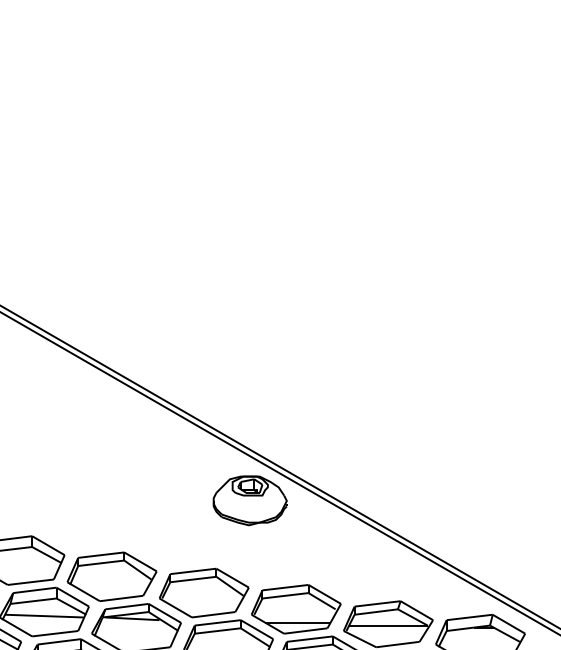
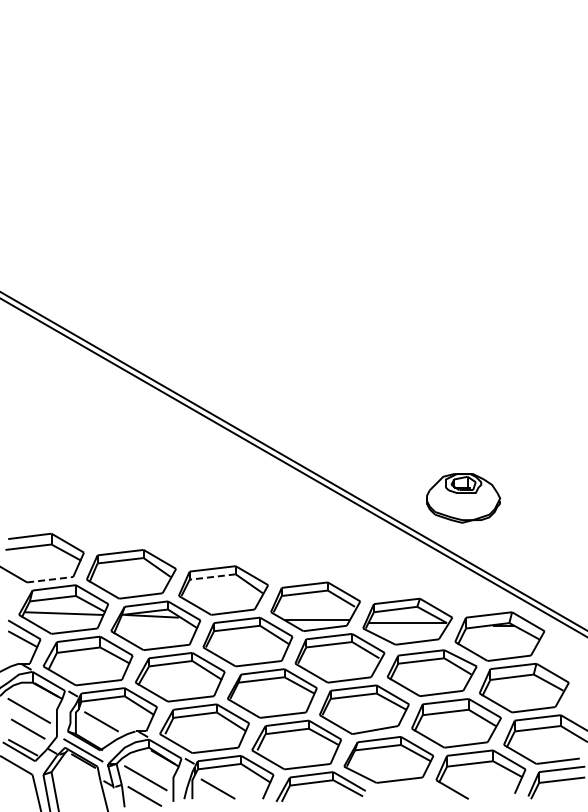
part: (250, 501) -> (463, 498), moved
line: (193, 580) -> (212, 577), solid -> dashed
line: (31, 582) -> (50, 579), solid -> dashed

